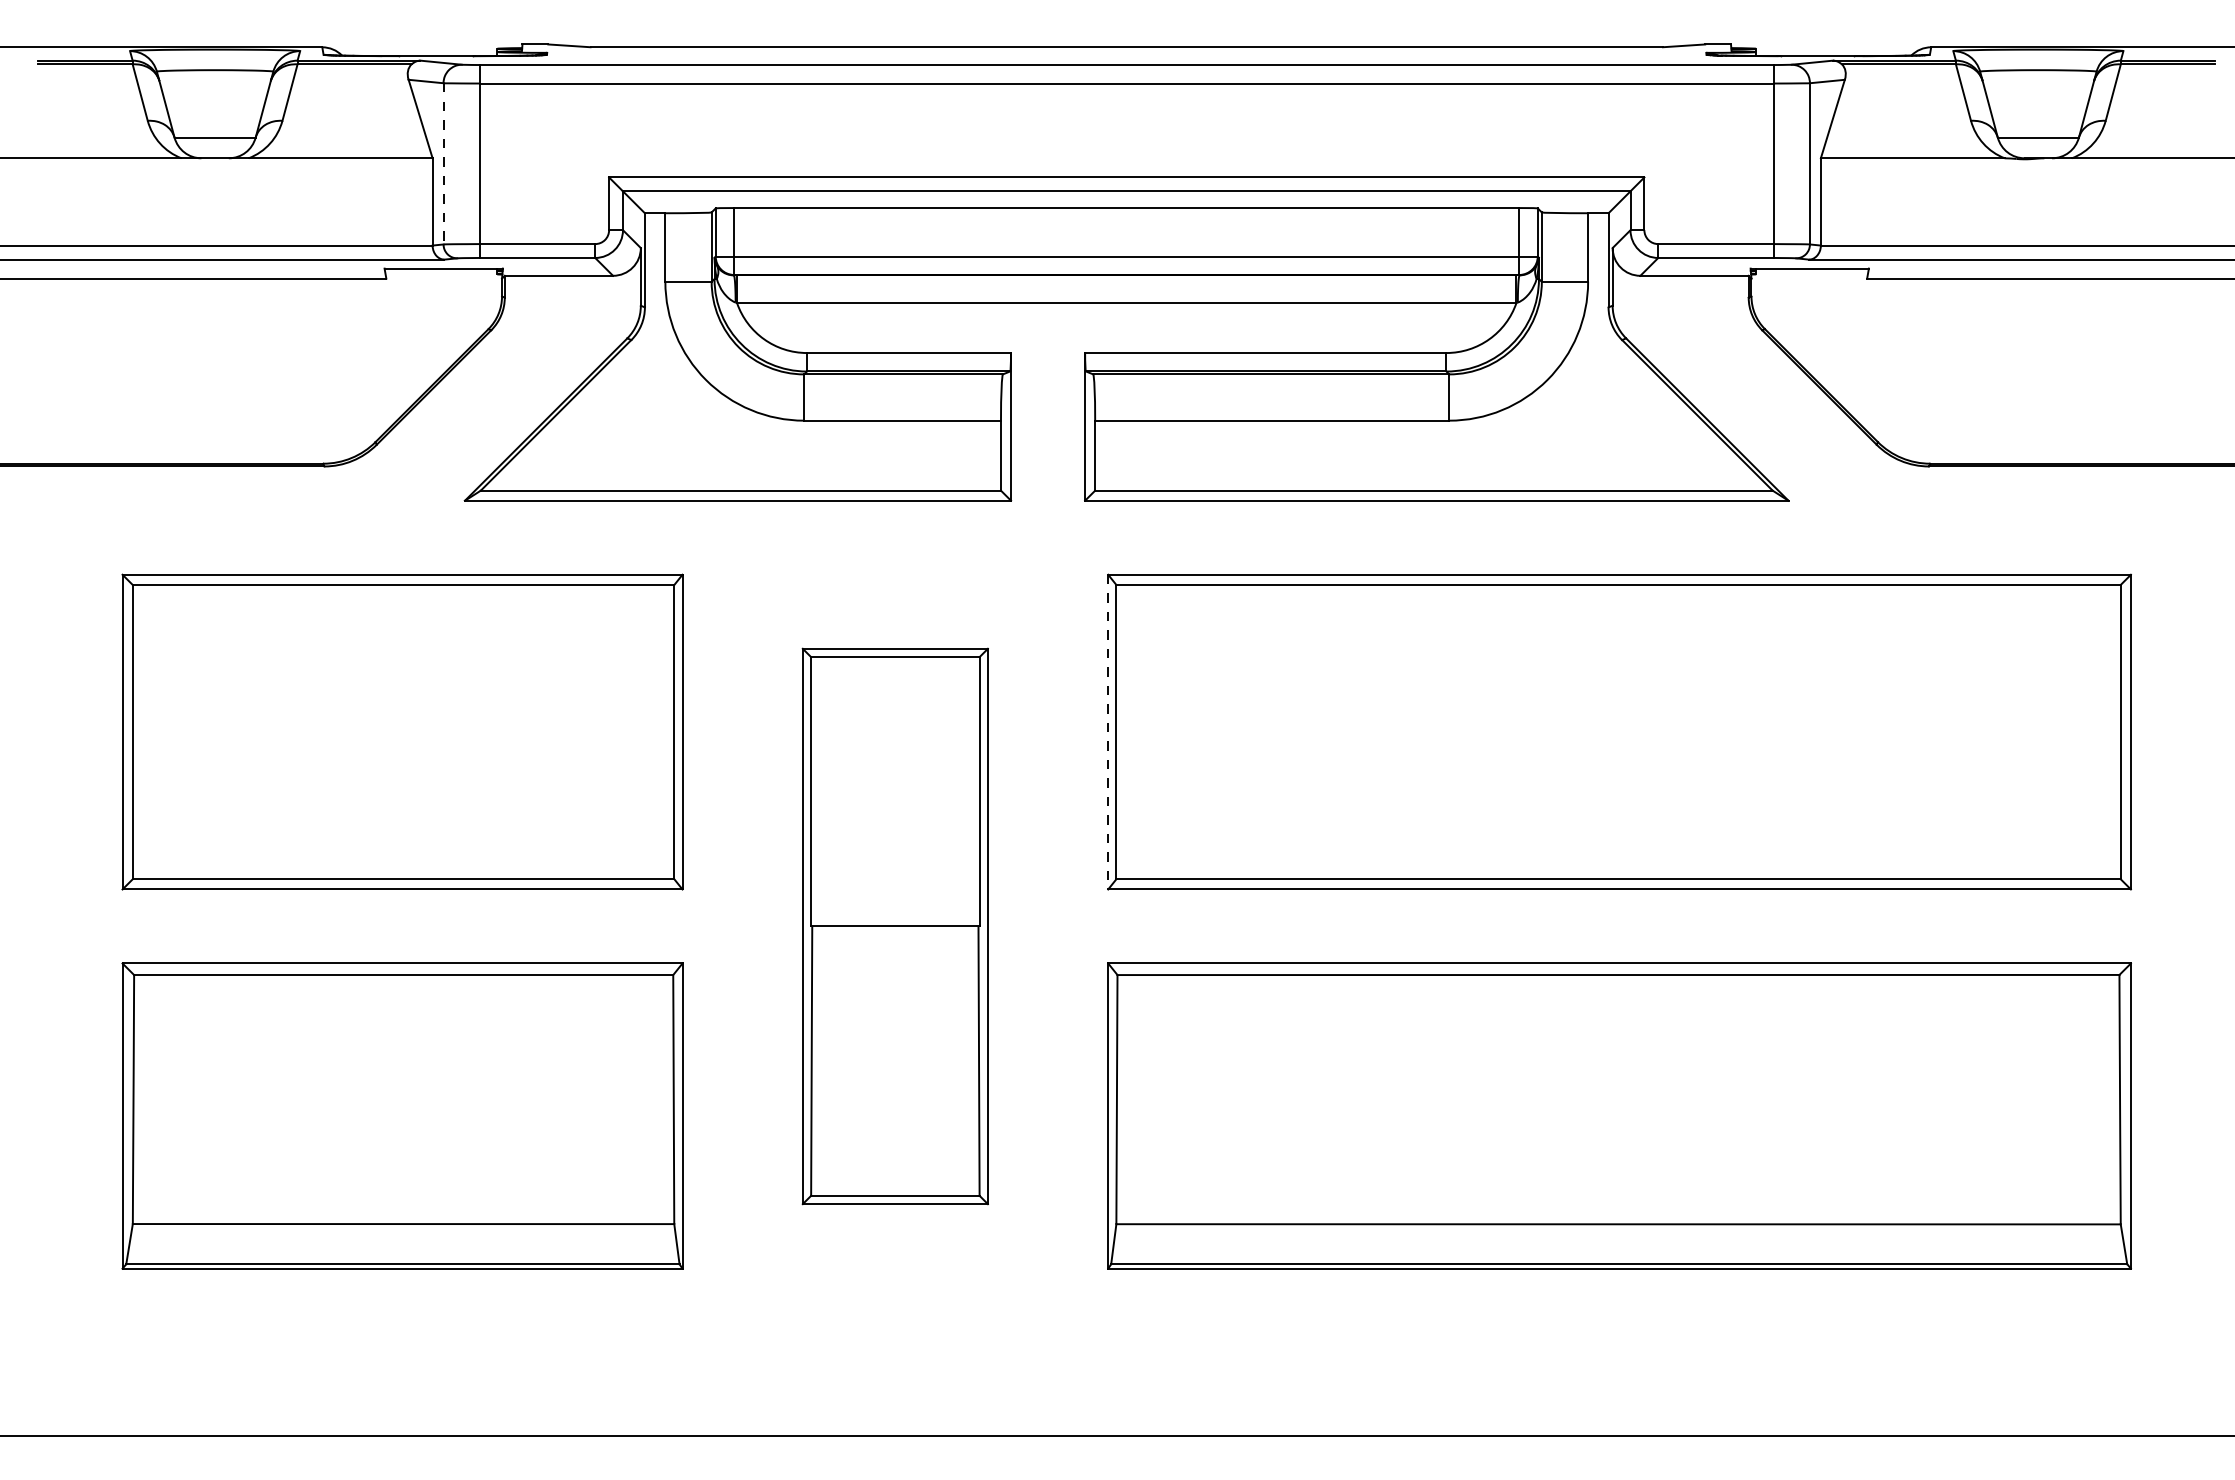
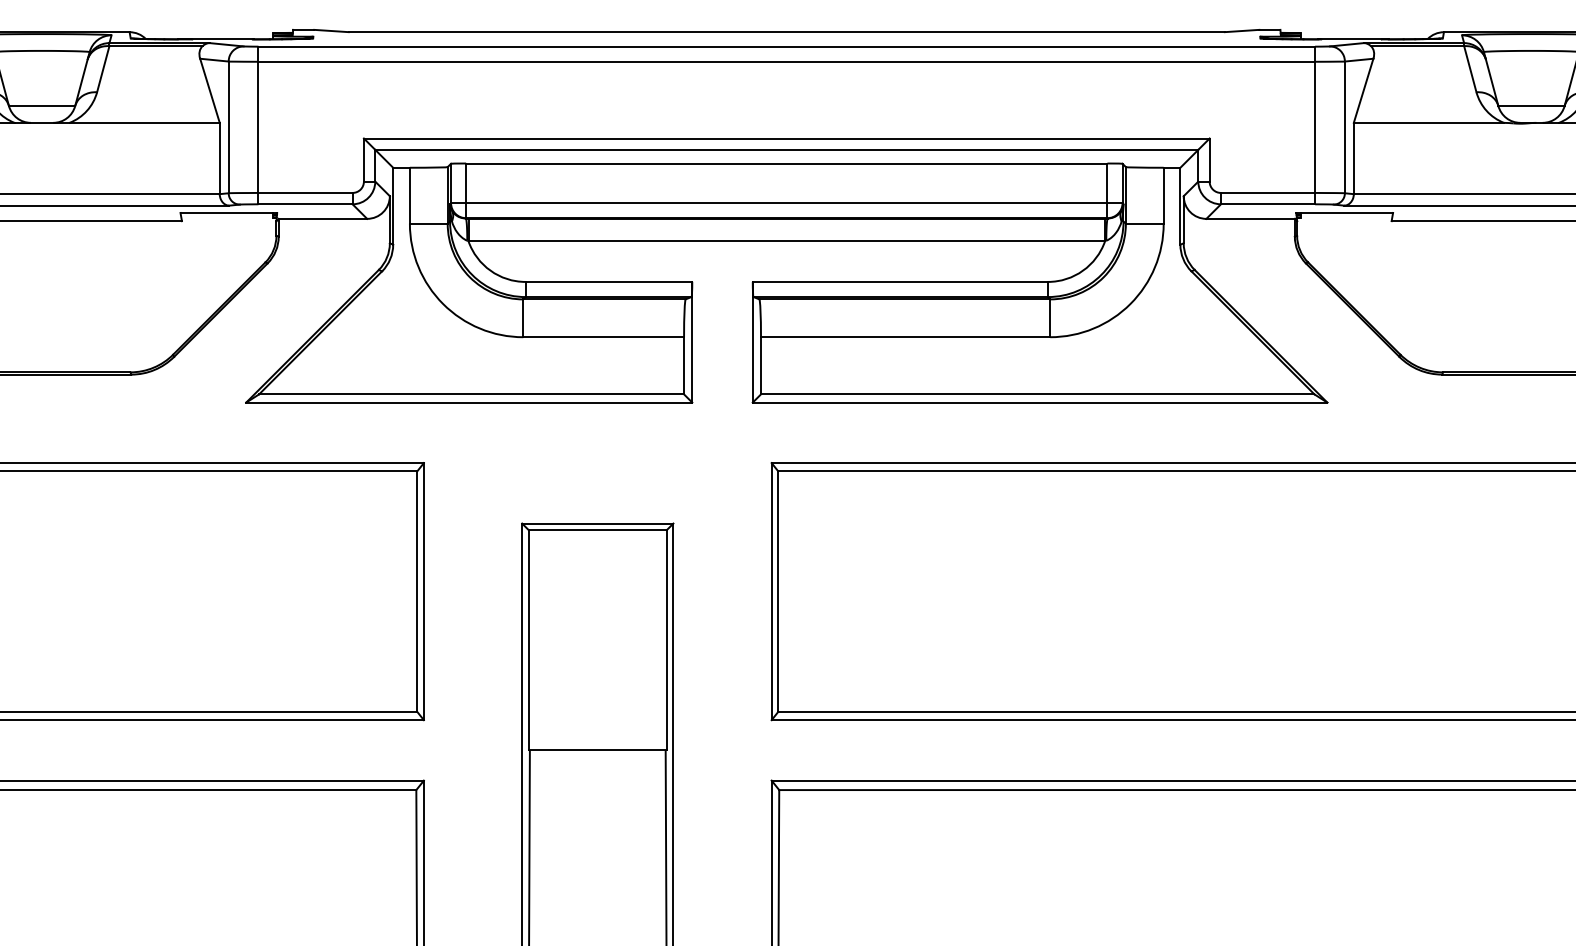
line: (443, 163) -> (228, 127), dashed -> solid
line: (1108, 732) -> (771, 591), dashed -> solid

